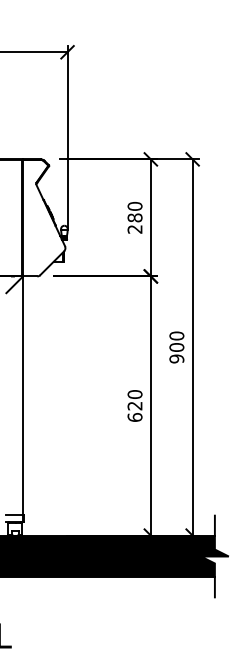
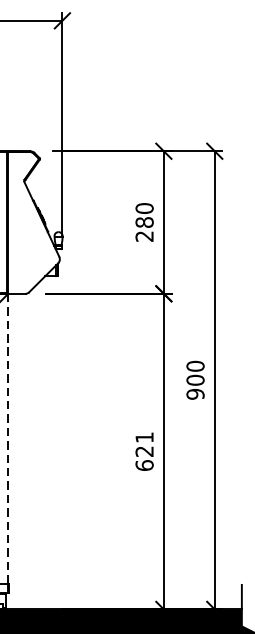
text: (134, 394) -> (143, 437), 620 -> 621
line: (23, 396) -> (8, 440), solid -> dashed

